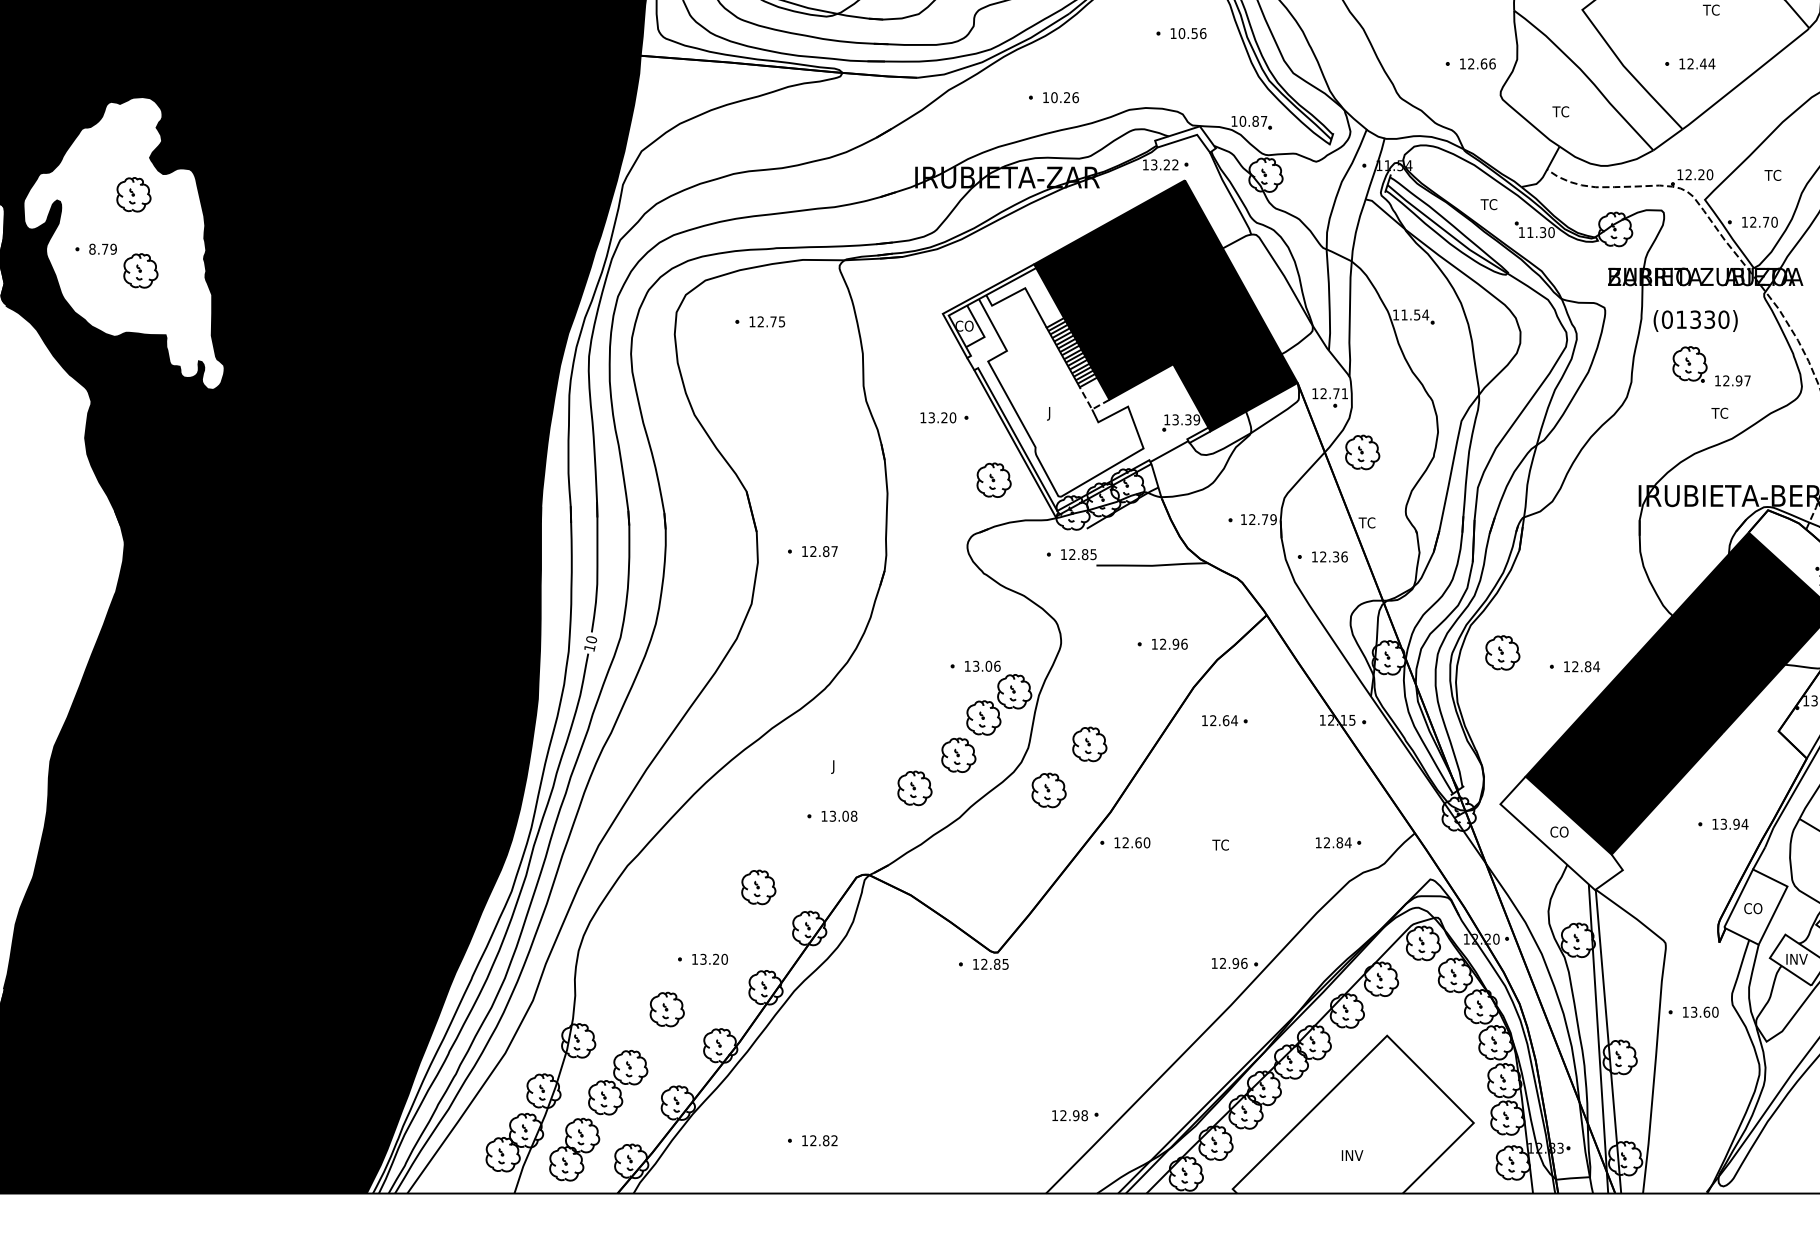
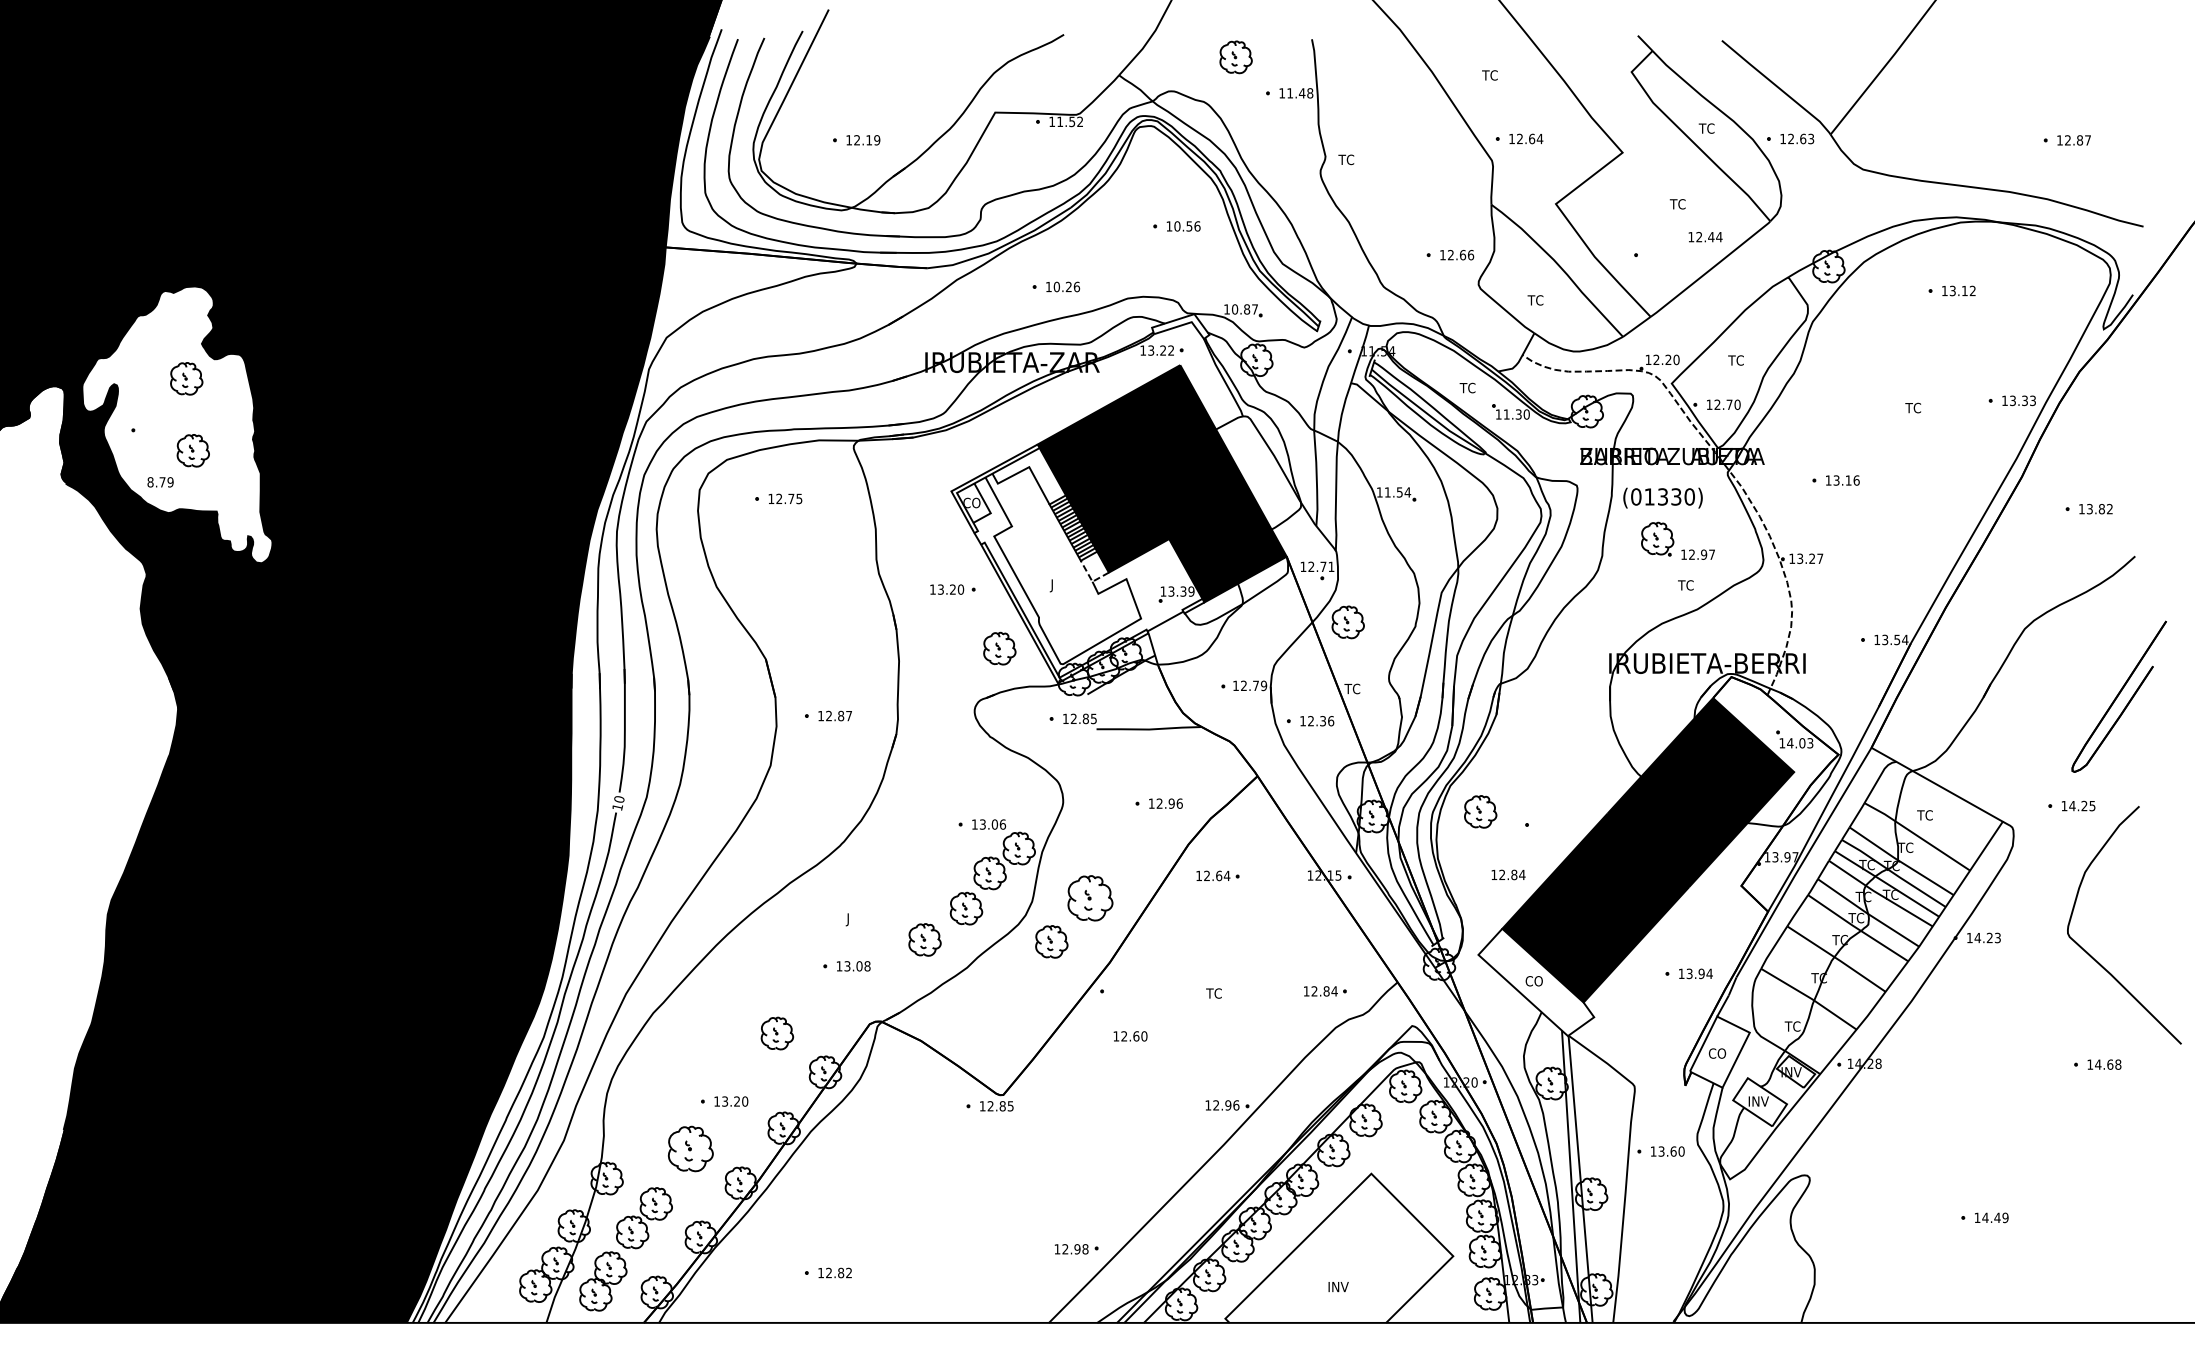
text: (1697, 64) -> (1705, 237), moved
text: (102, 249) -> (160, 482), moved
text: (1581, 666) -> (1508, 874), moved
part: (1088, 744) -> (1089, 898), size x1.4
text: (1132, 842) -> (1130, 1036), moved
part: (666, 1009) -> (690, 1148), size x1.4

